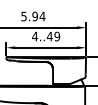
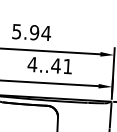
text: (57, 36) -> (68, 66), 4..49 -> 4..41

